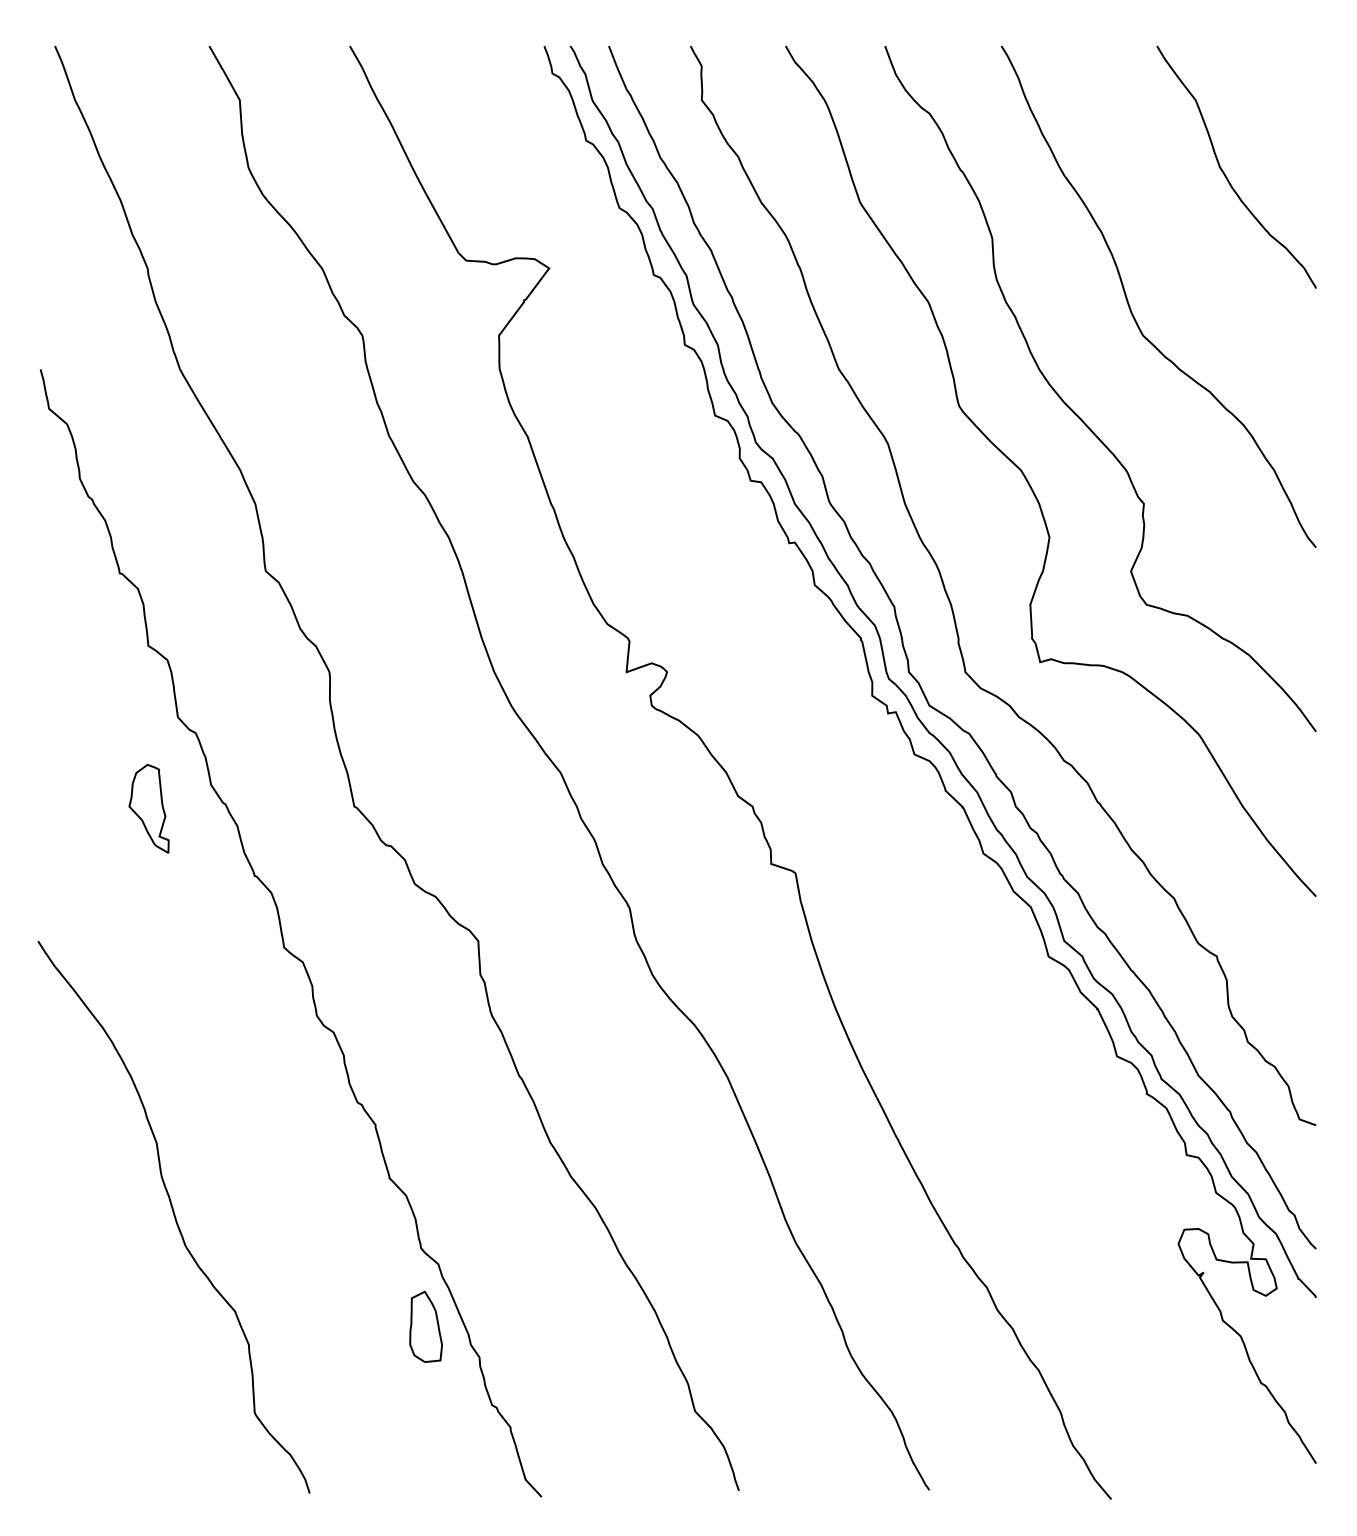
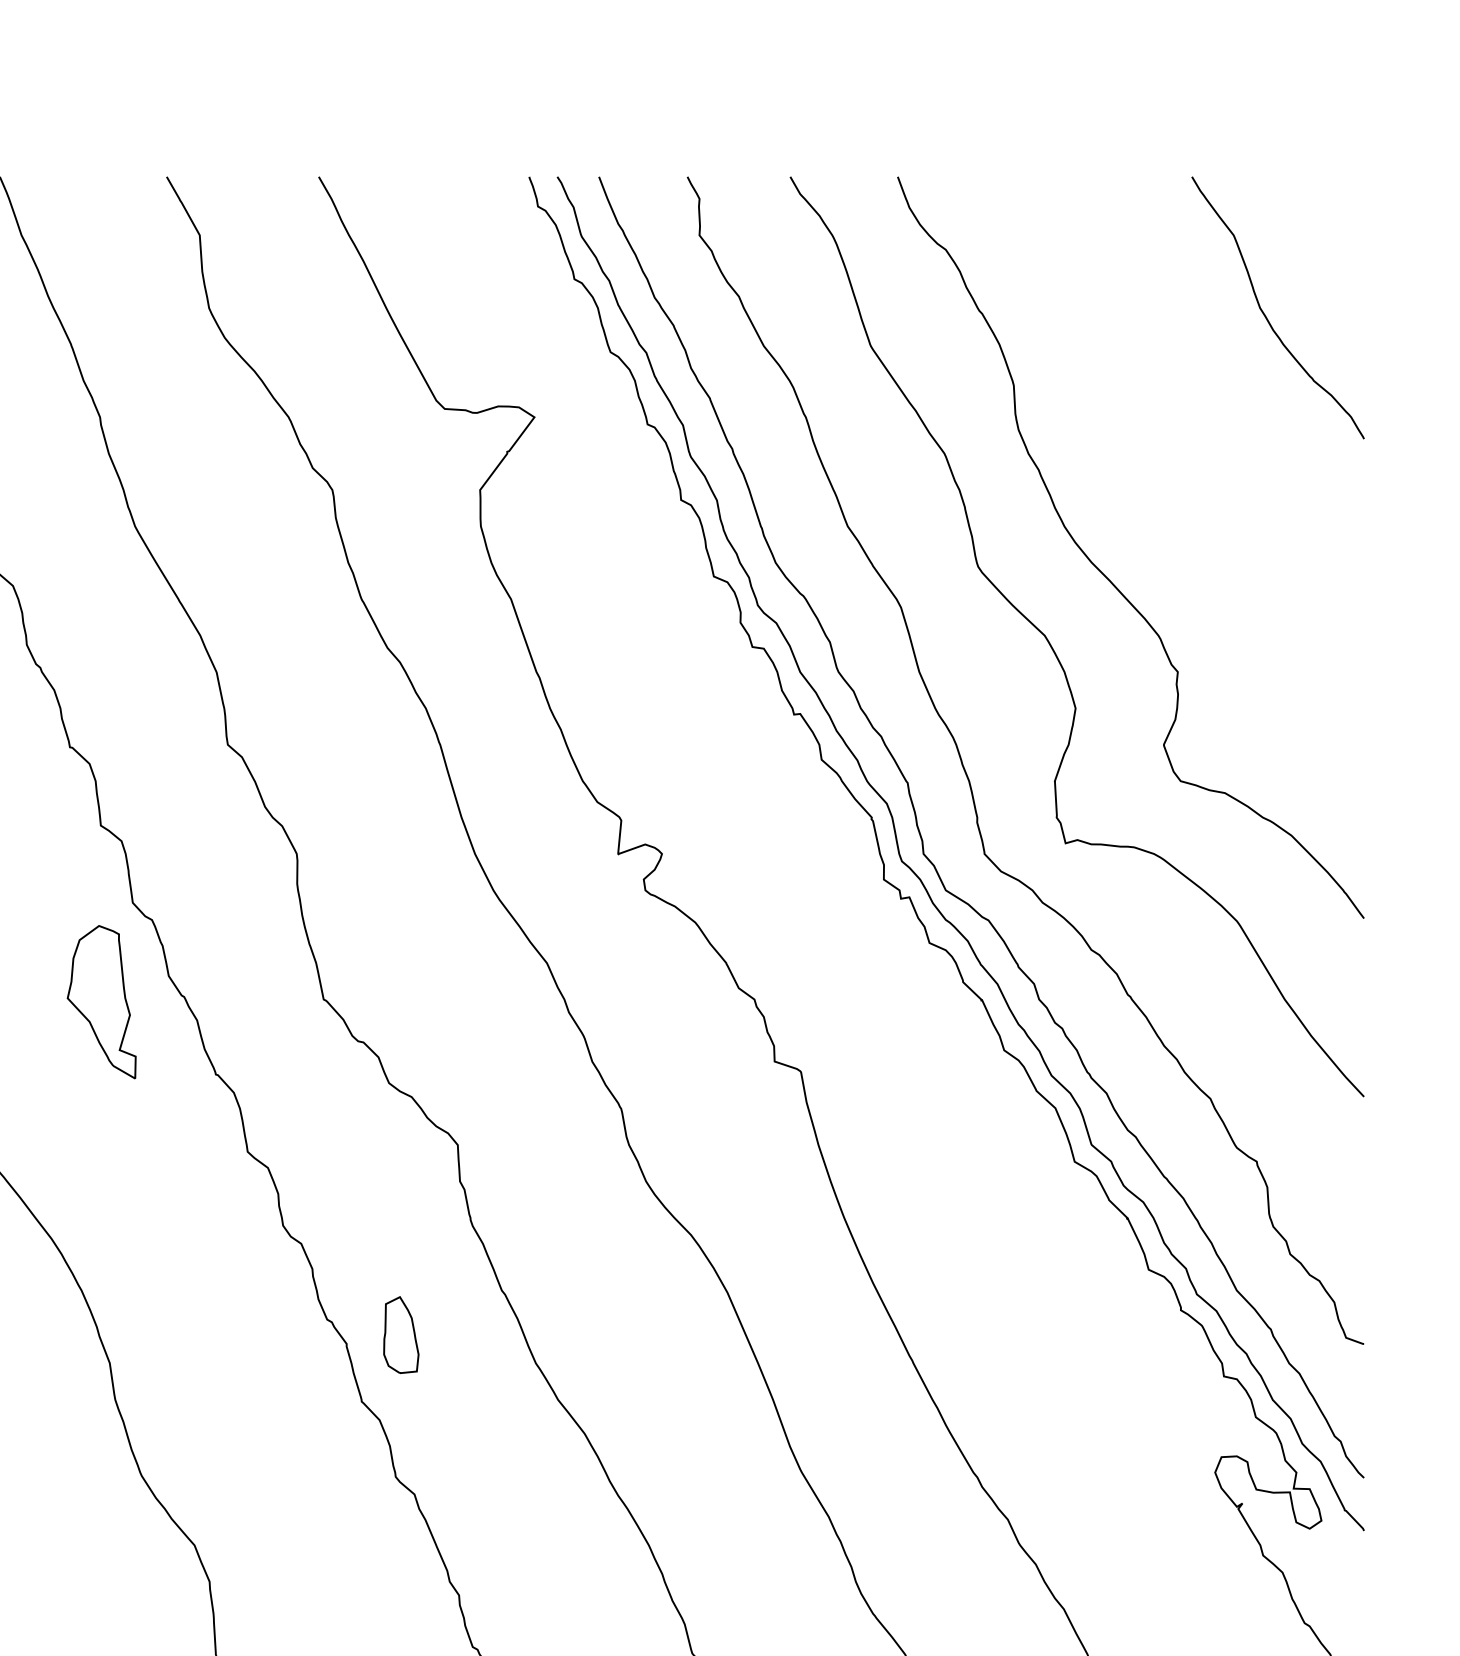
curve: (1130, 306) -> (1163, 458), removed
part: (148, 808) -> (101, 1001), size x1.6
part: (425, 1326) -> (400, 1334), moved

